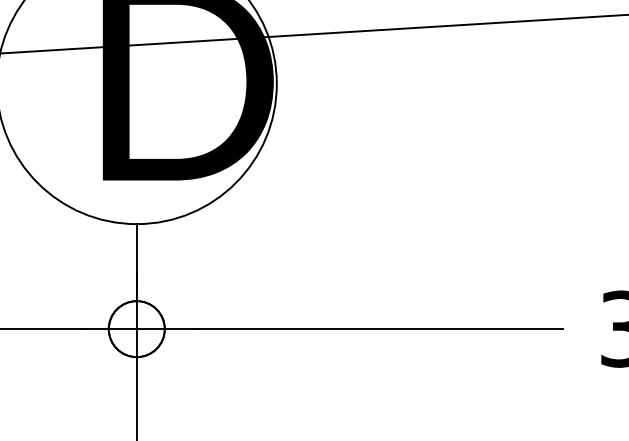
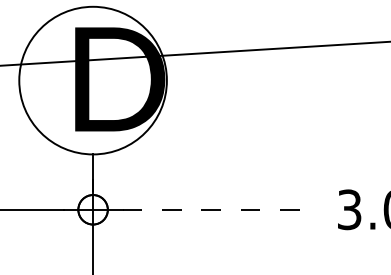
line: (378, 328) -> (220, 209), solid -> dashed

